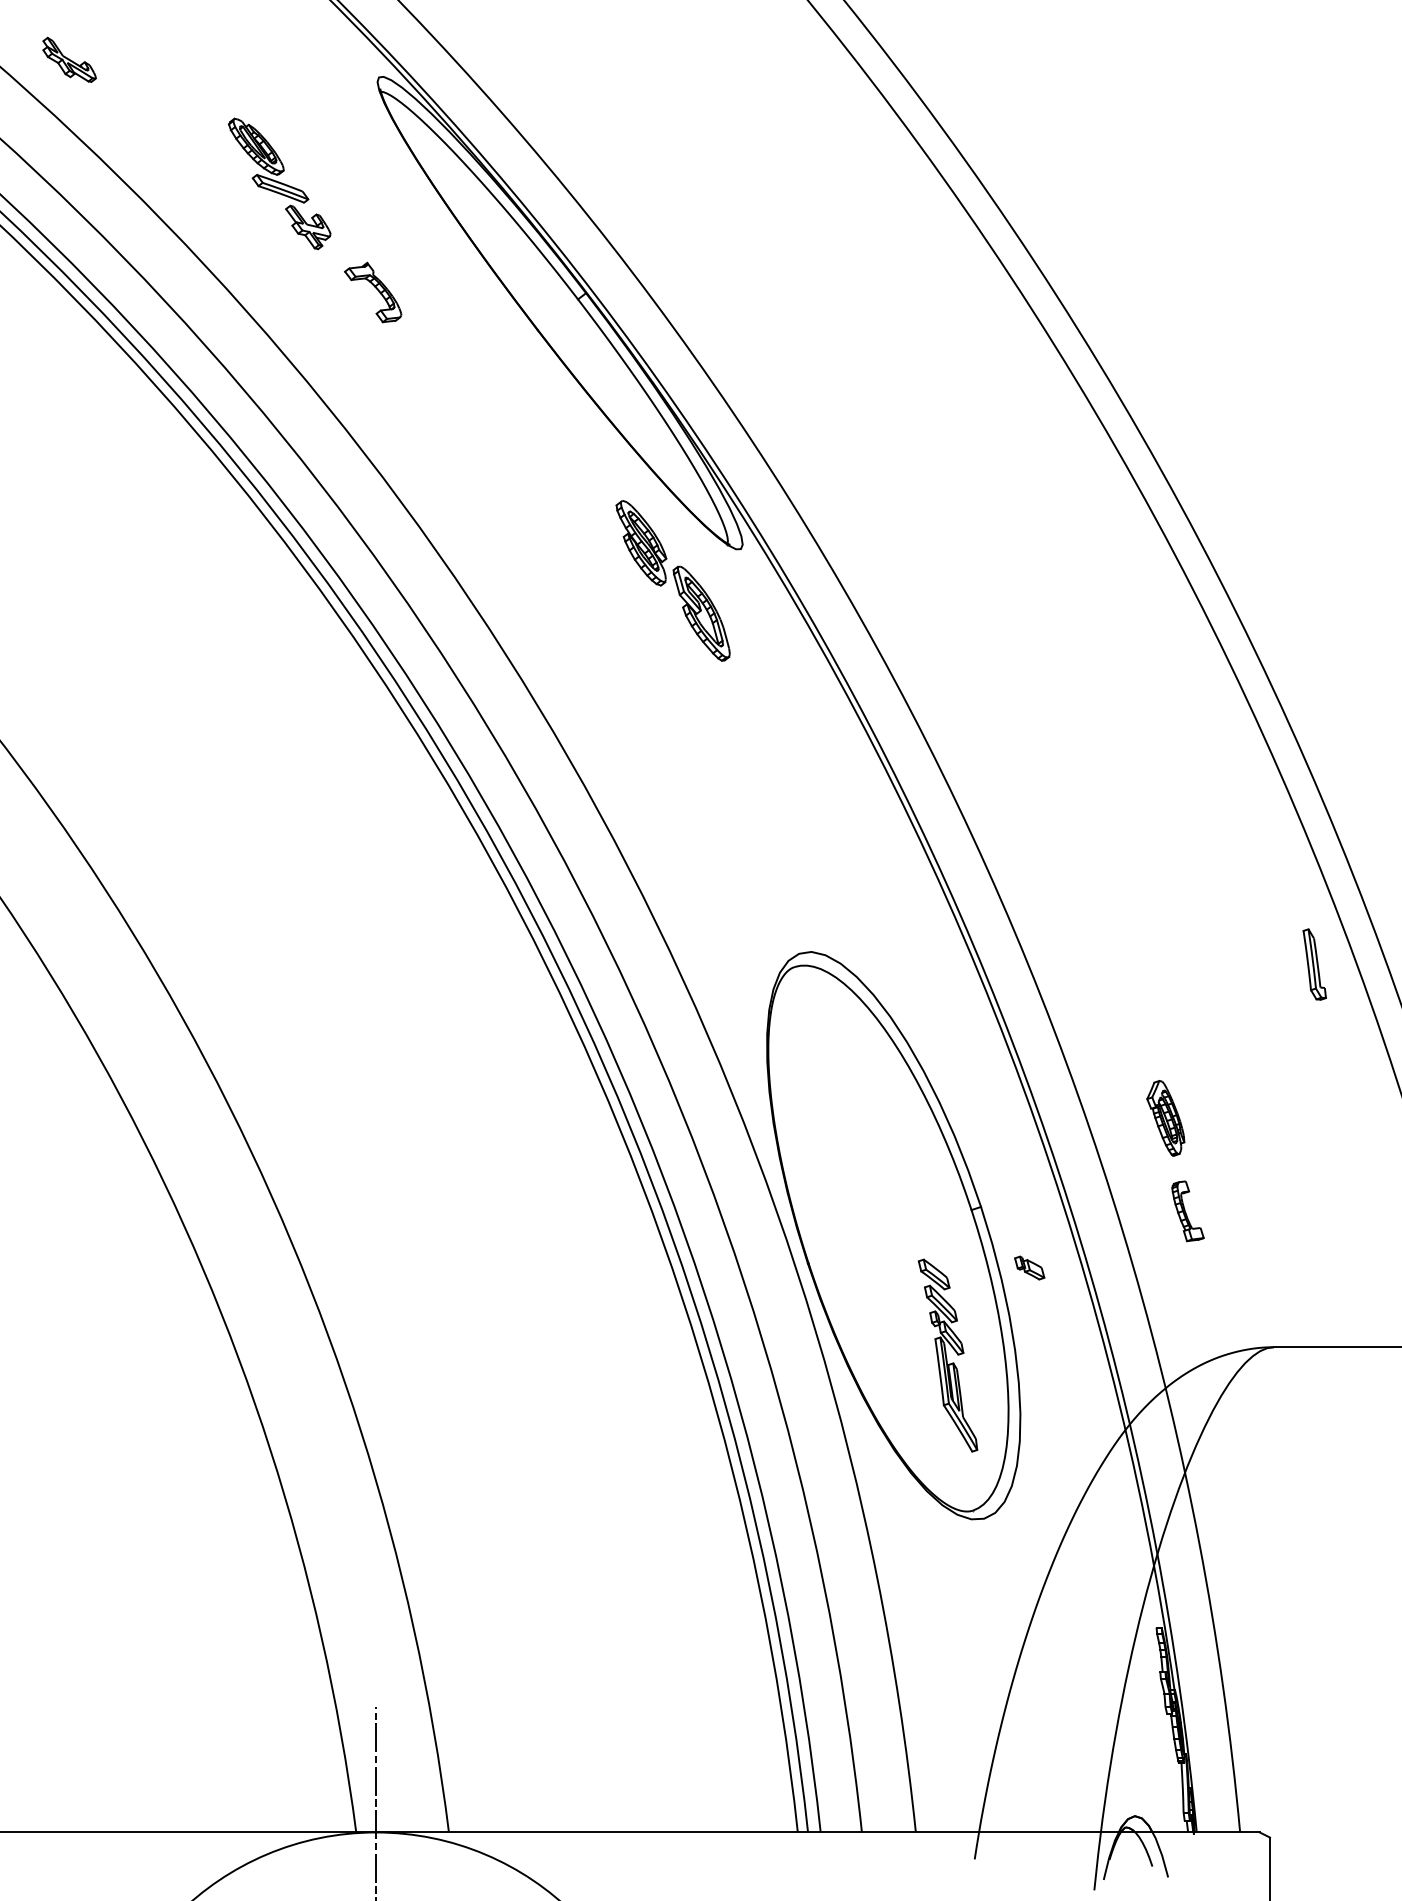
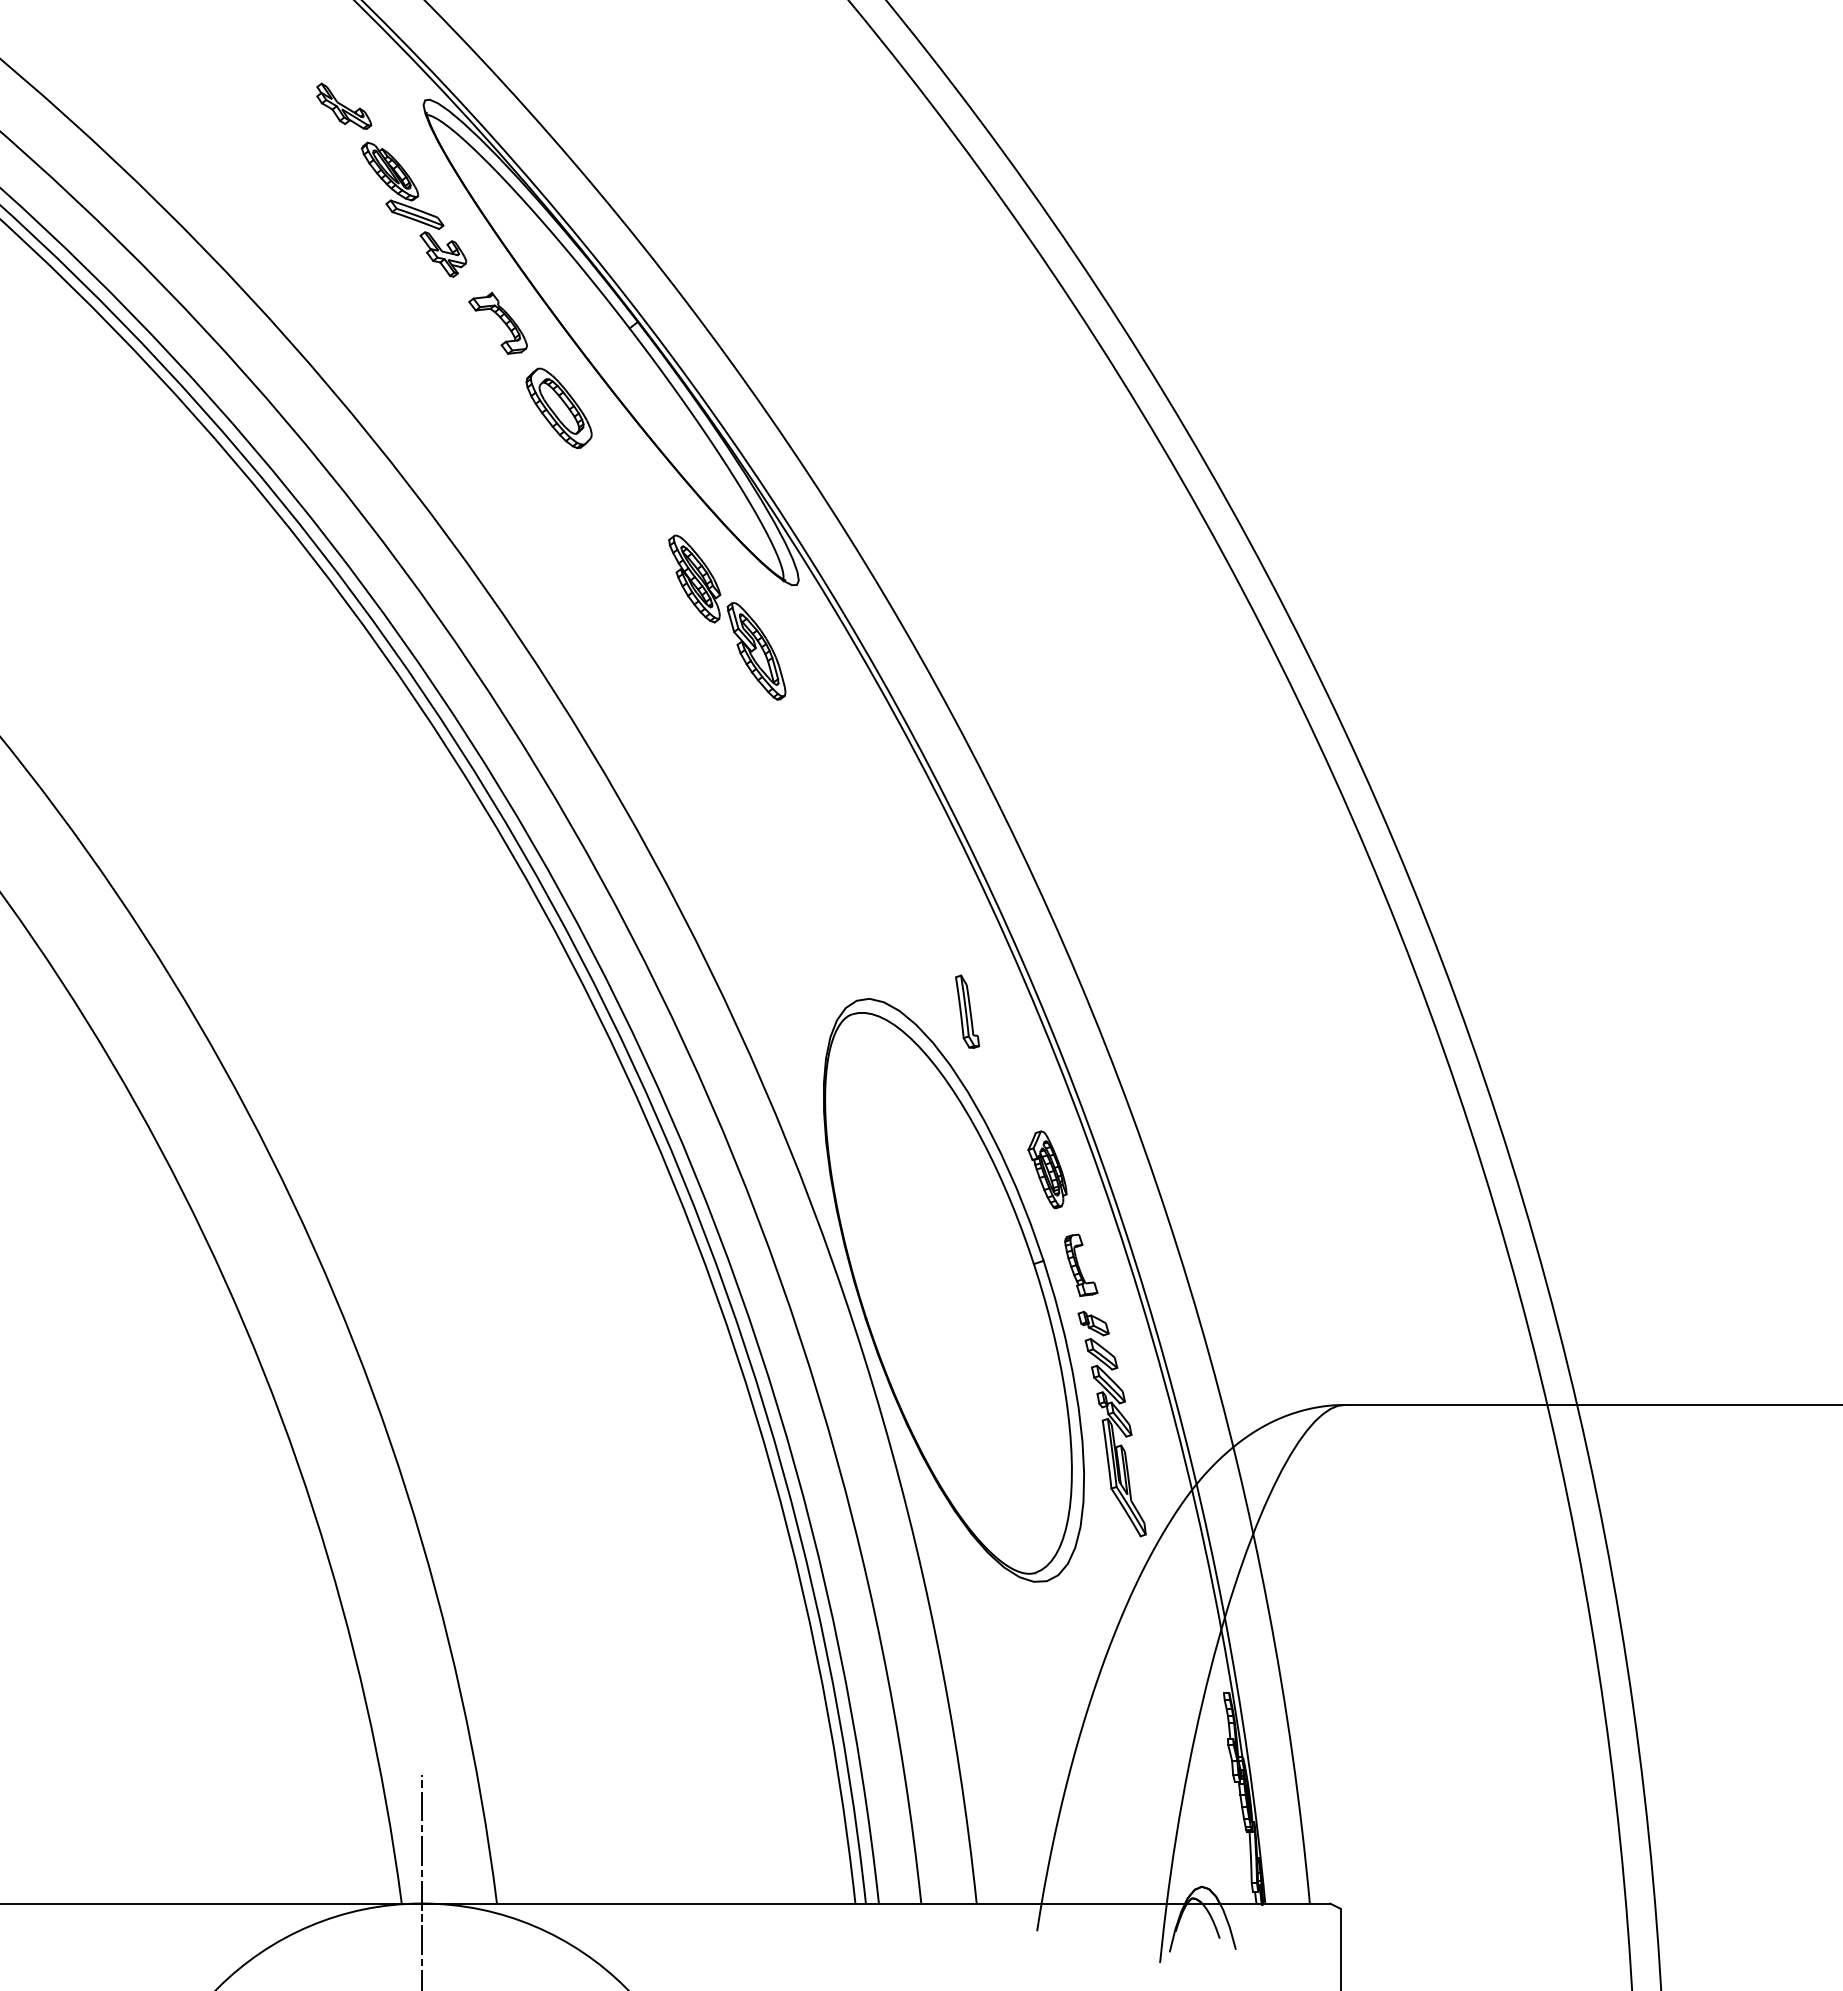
part: (69, 59) -> (344, 105), moved
part: (280, 183) -> (414, 209), moved
part: (372, 291) -> (497, 322), moved
part: (508, 377) -> (558, 408), added
part: (1314, 964) -> (967, 1011), moved
part: (1165, 1118) -> (1047, 1169), moved
part: (1188, 1210) -> (1081, 1264), moved
part: (947, 1355) -> (1115, 1437), moved

